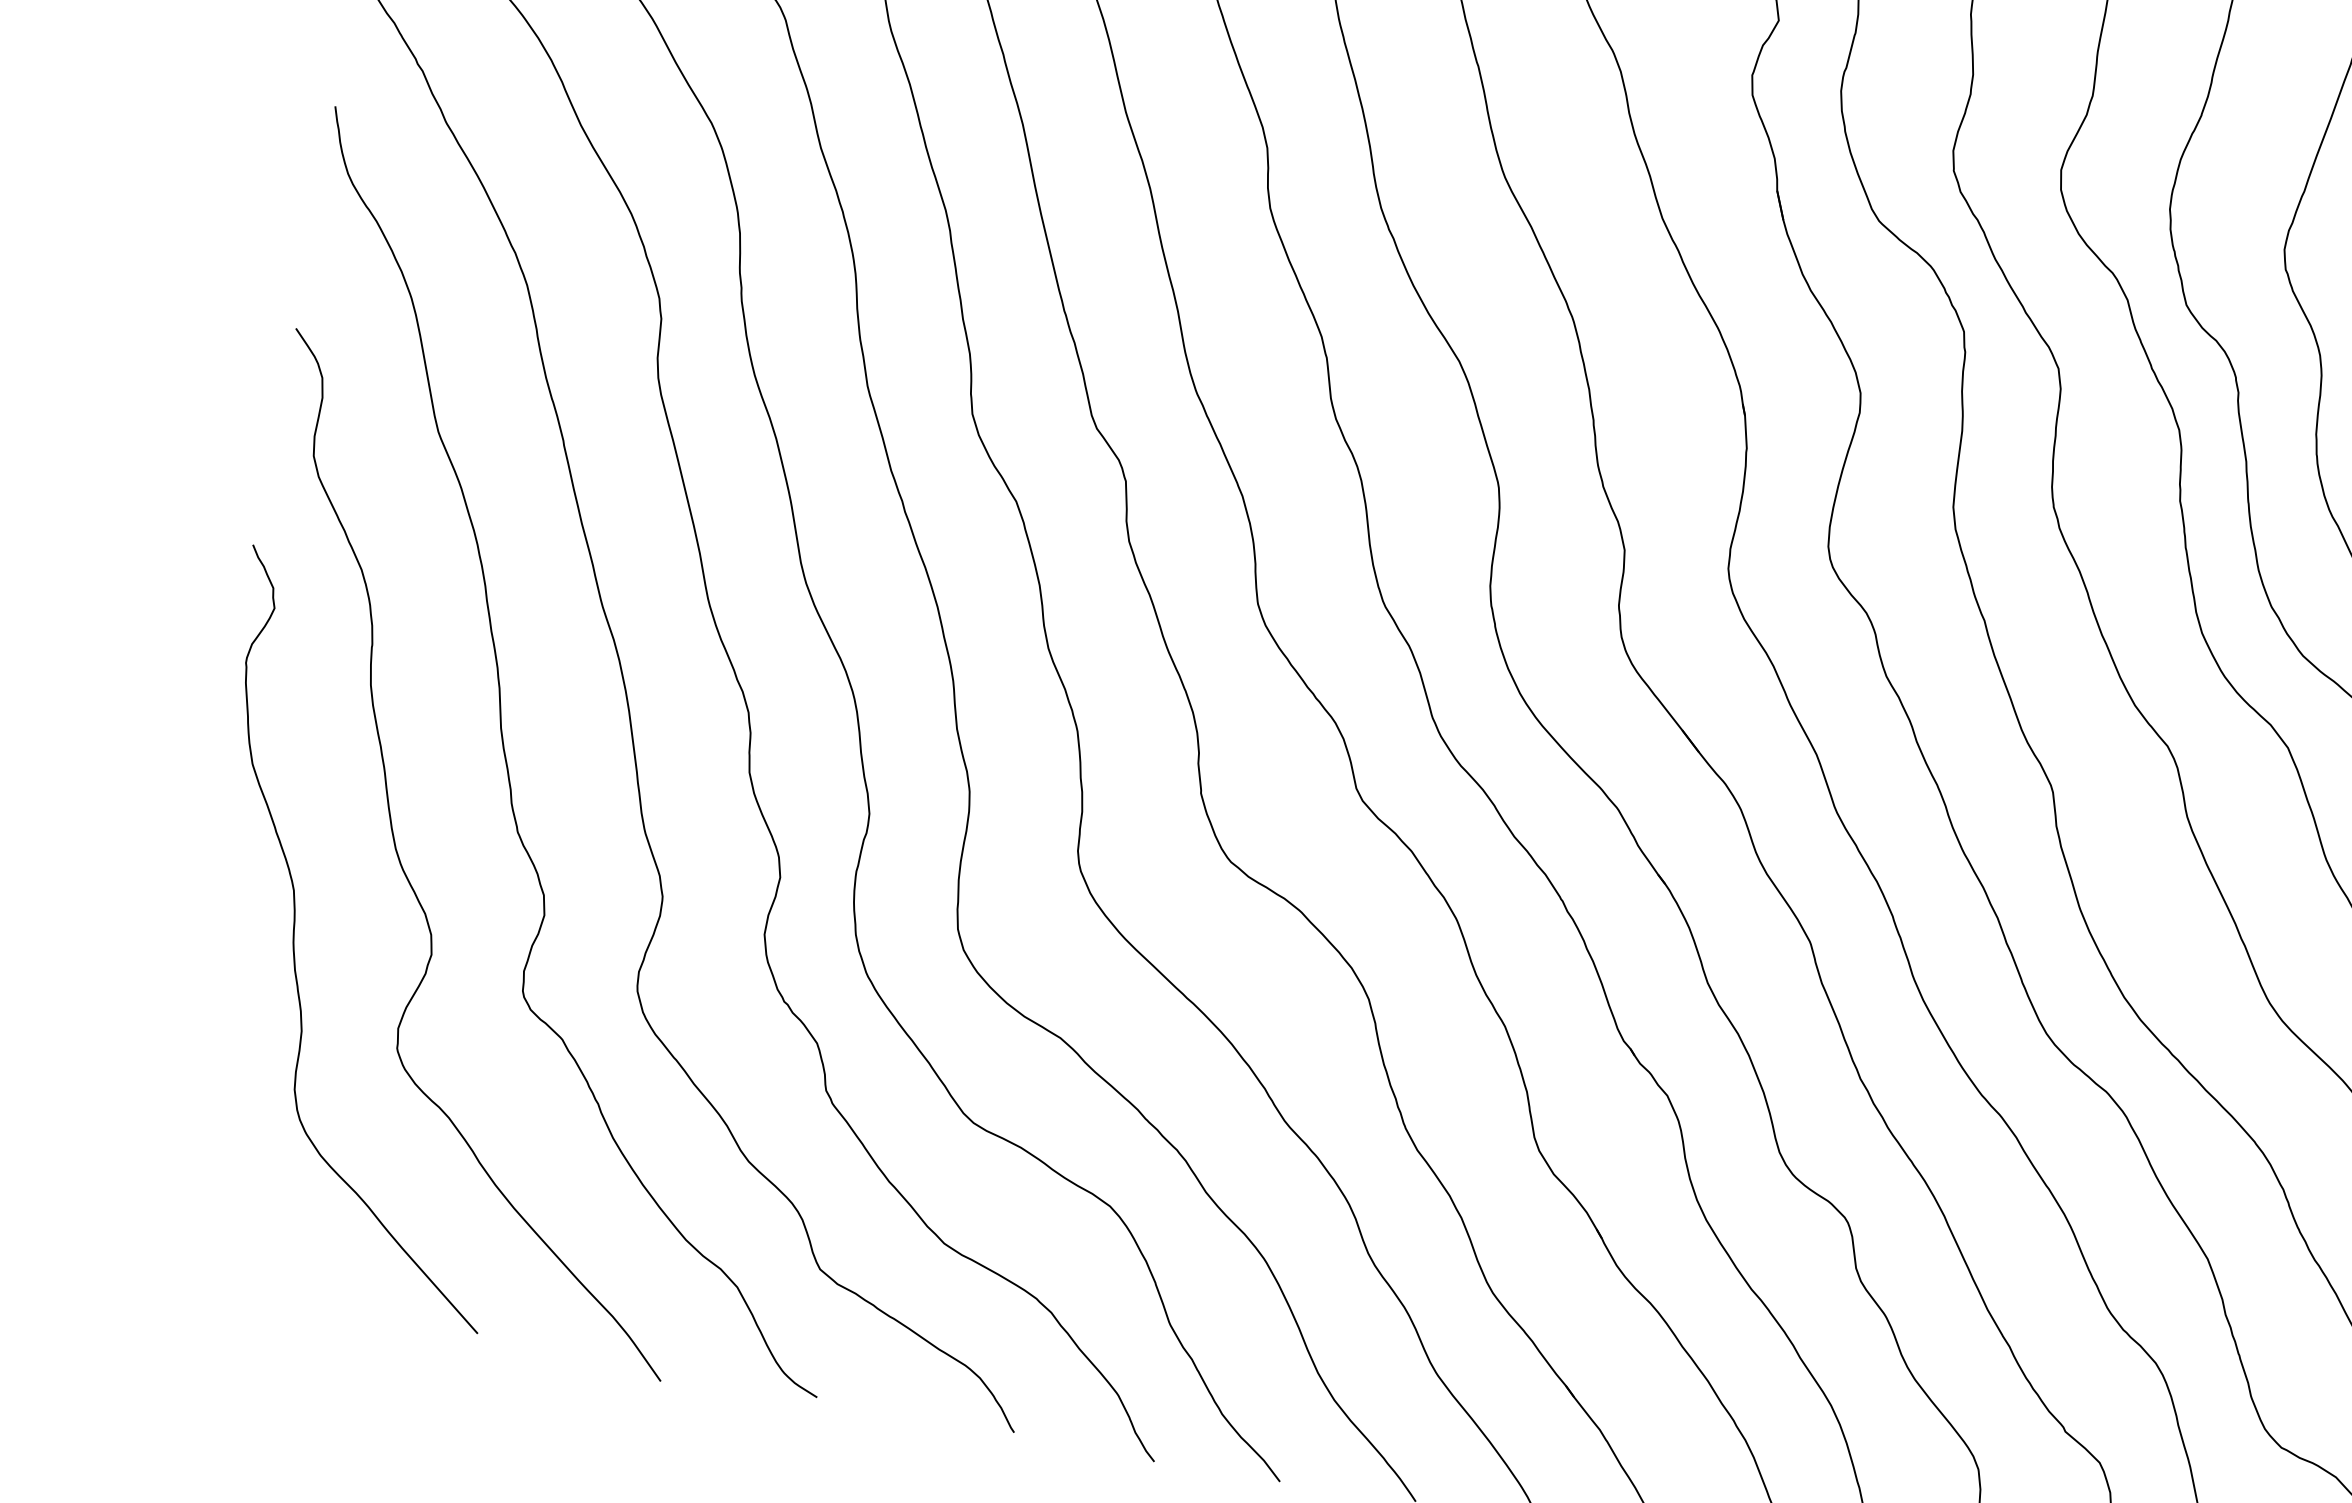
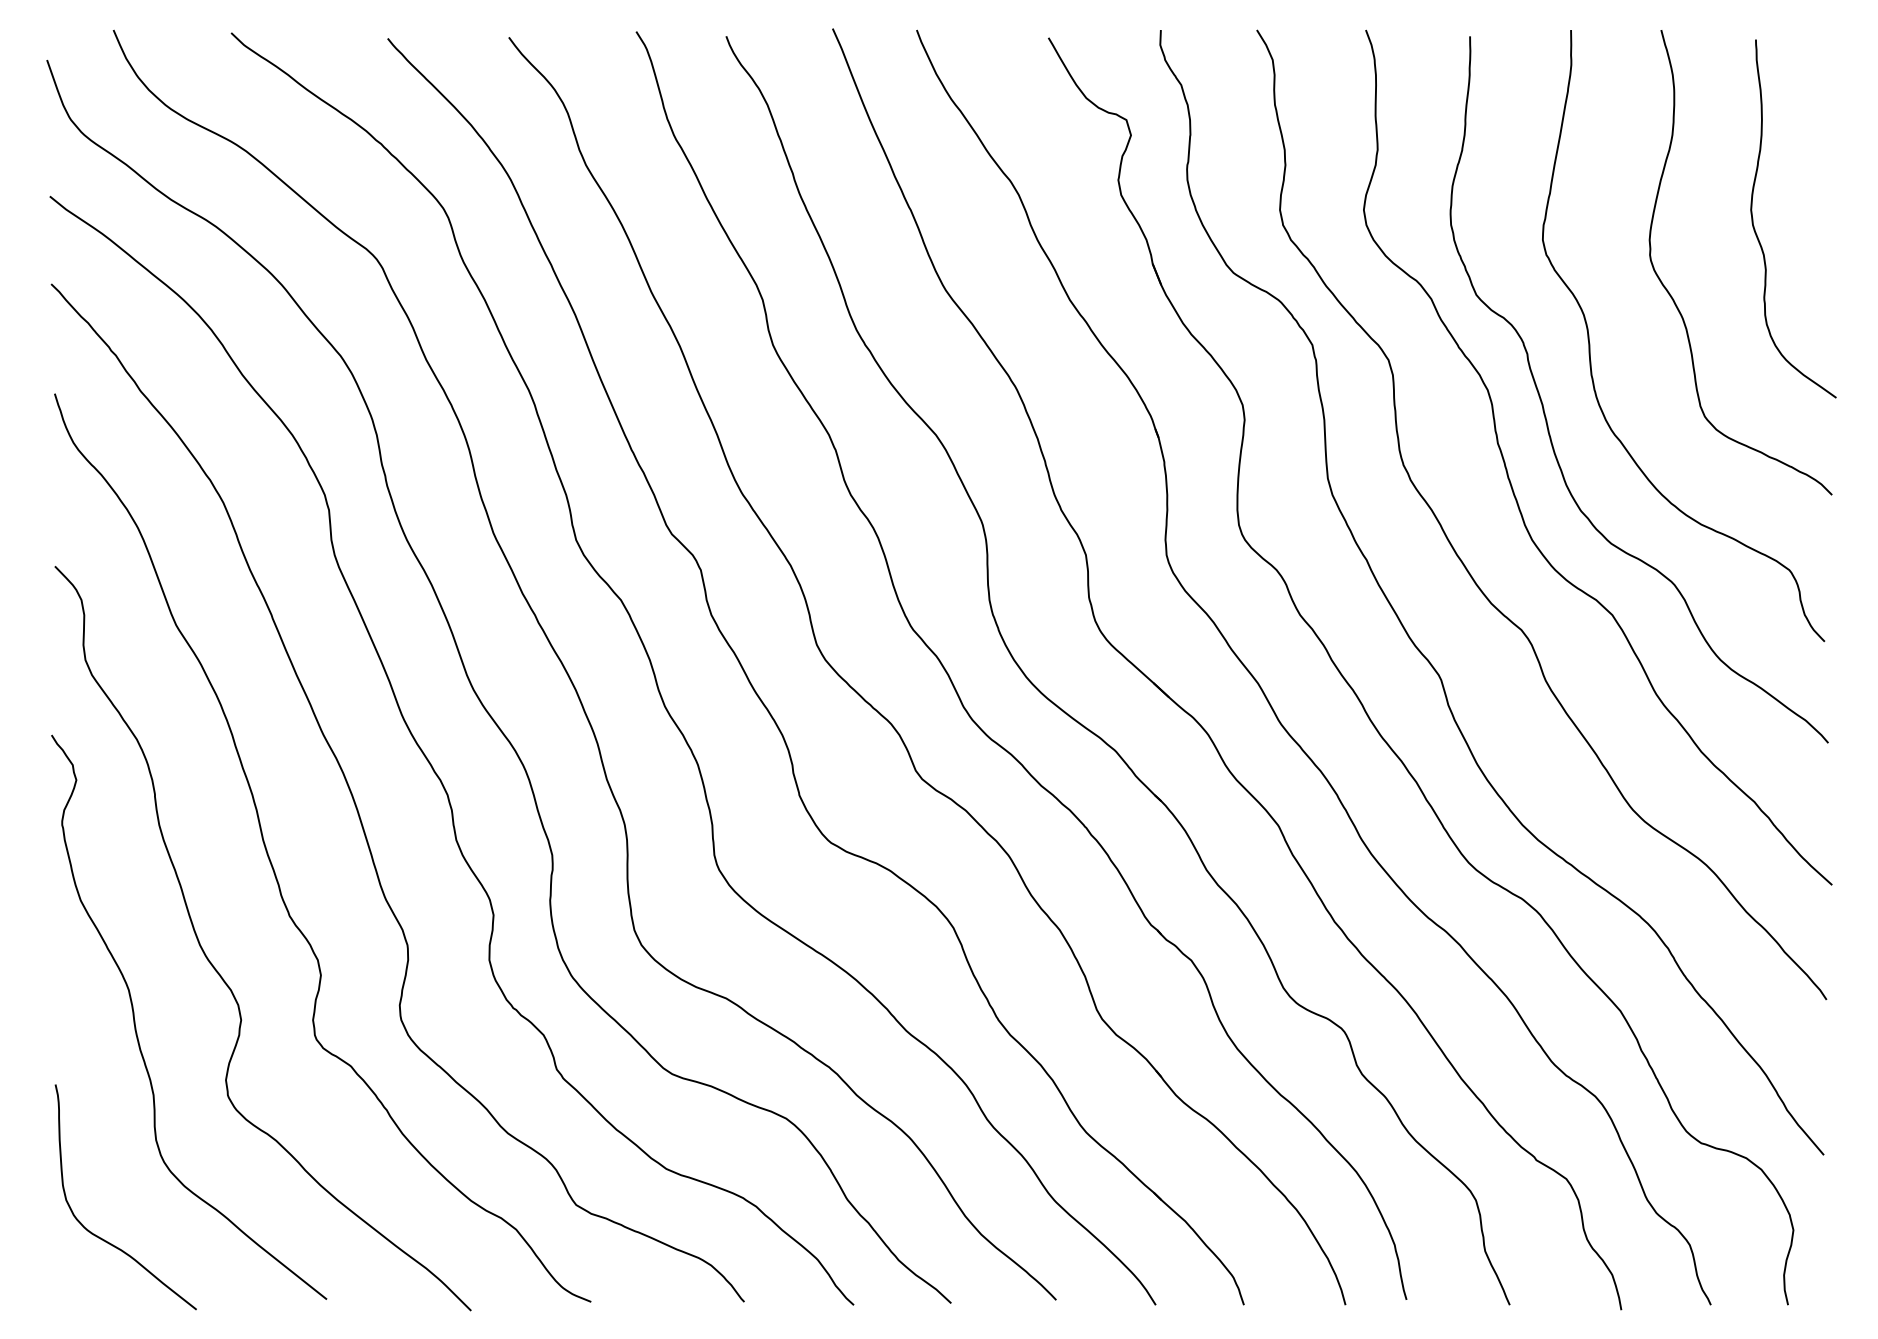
curve: (202, 1202) -> (101, 1237), added

